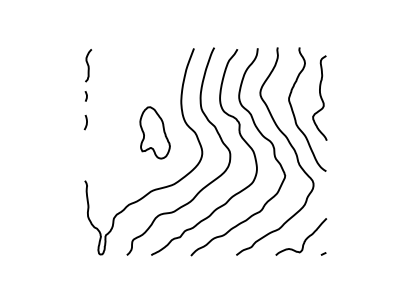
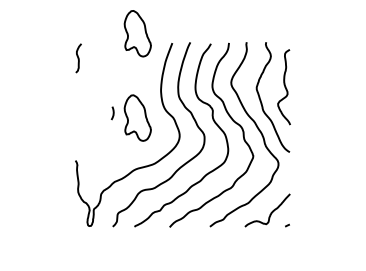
part: (154, 37) -> (137, 33), added
curve: (86, 96) -> (76, 85), removed
curve: (86, 122) -> (113, 113), moved

